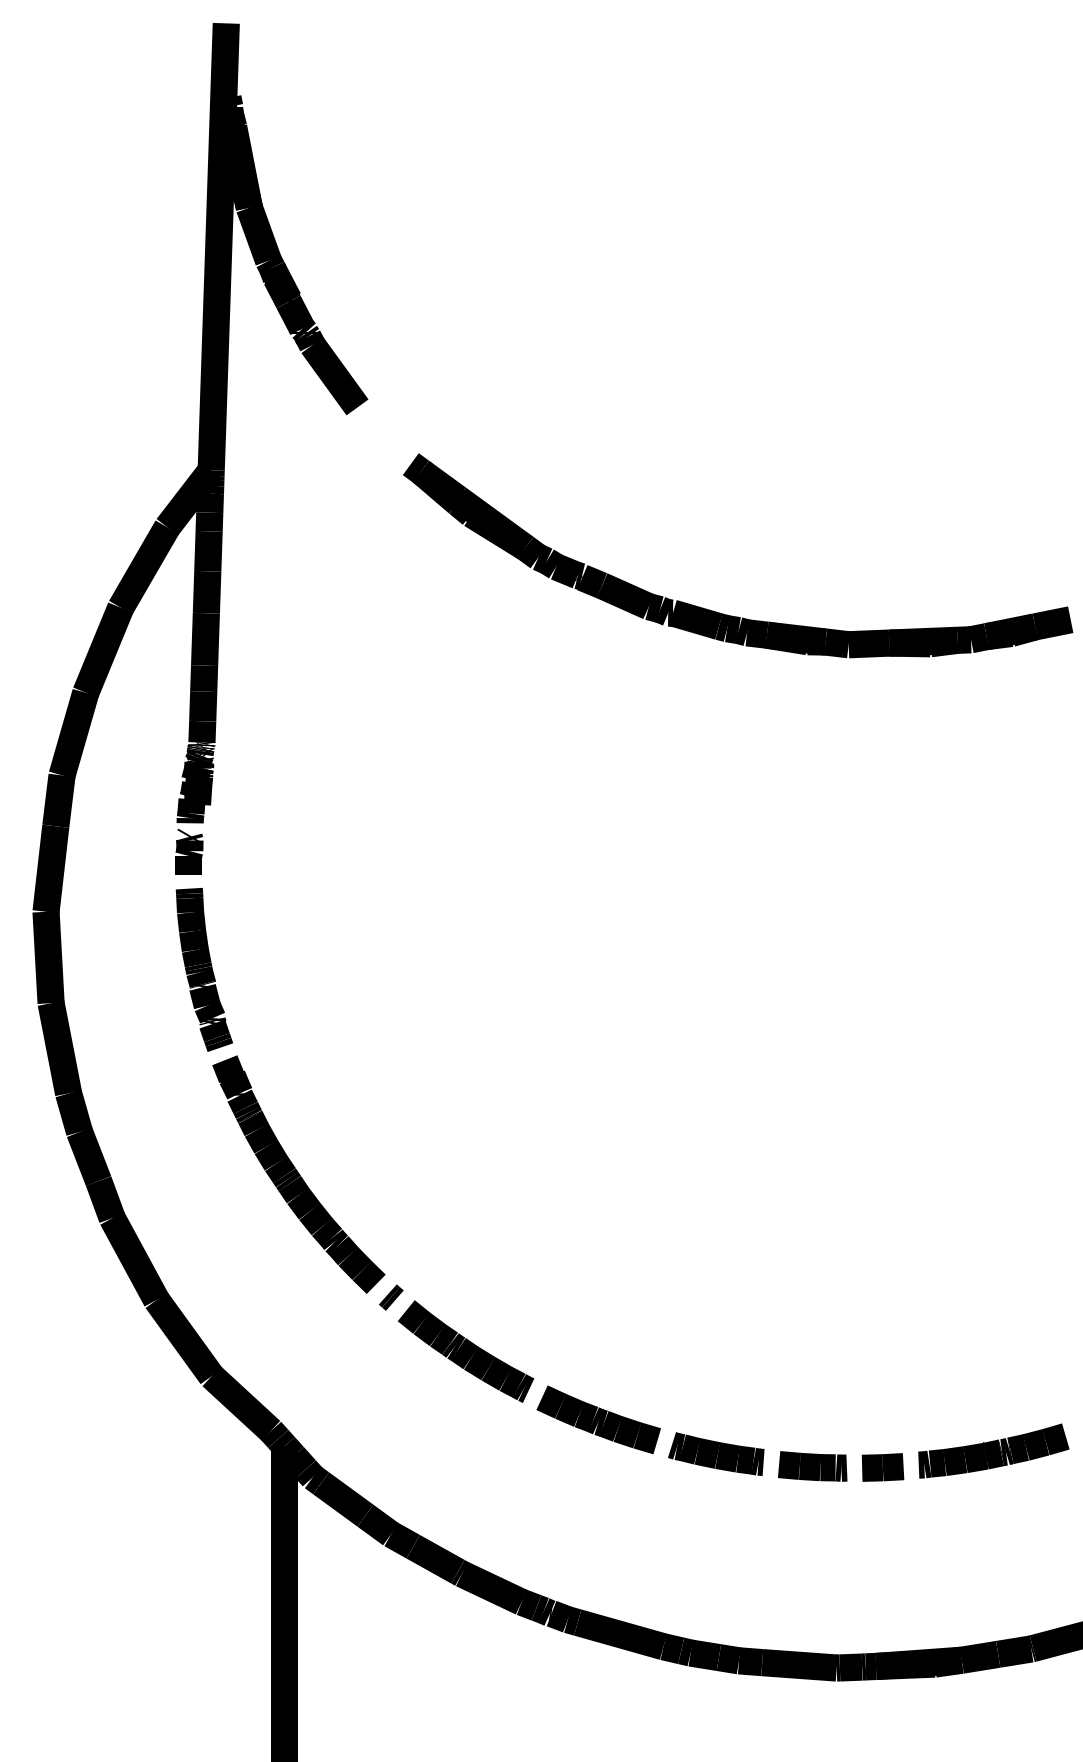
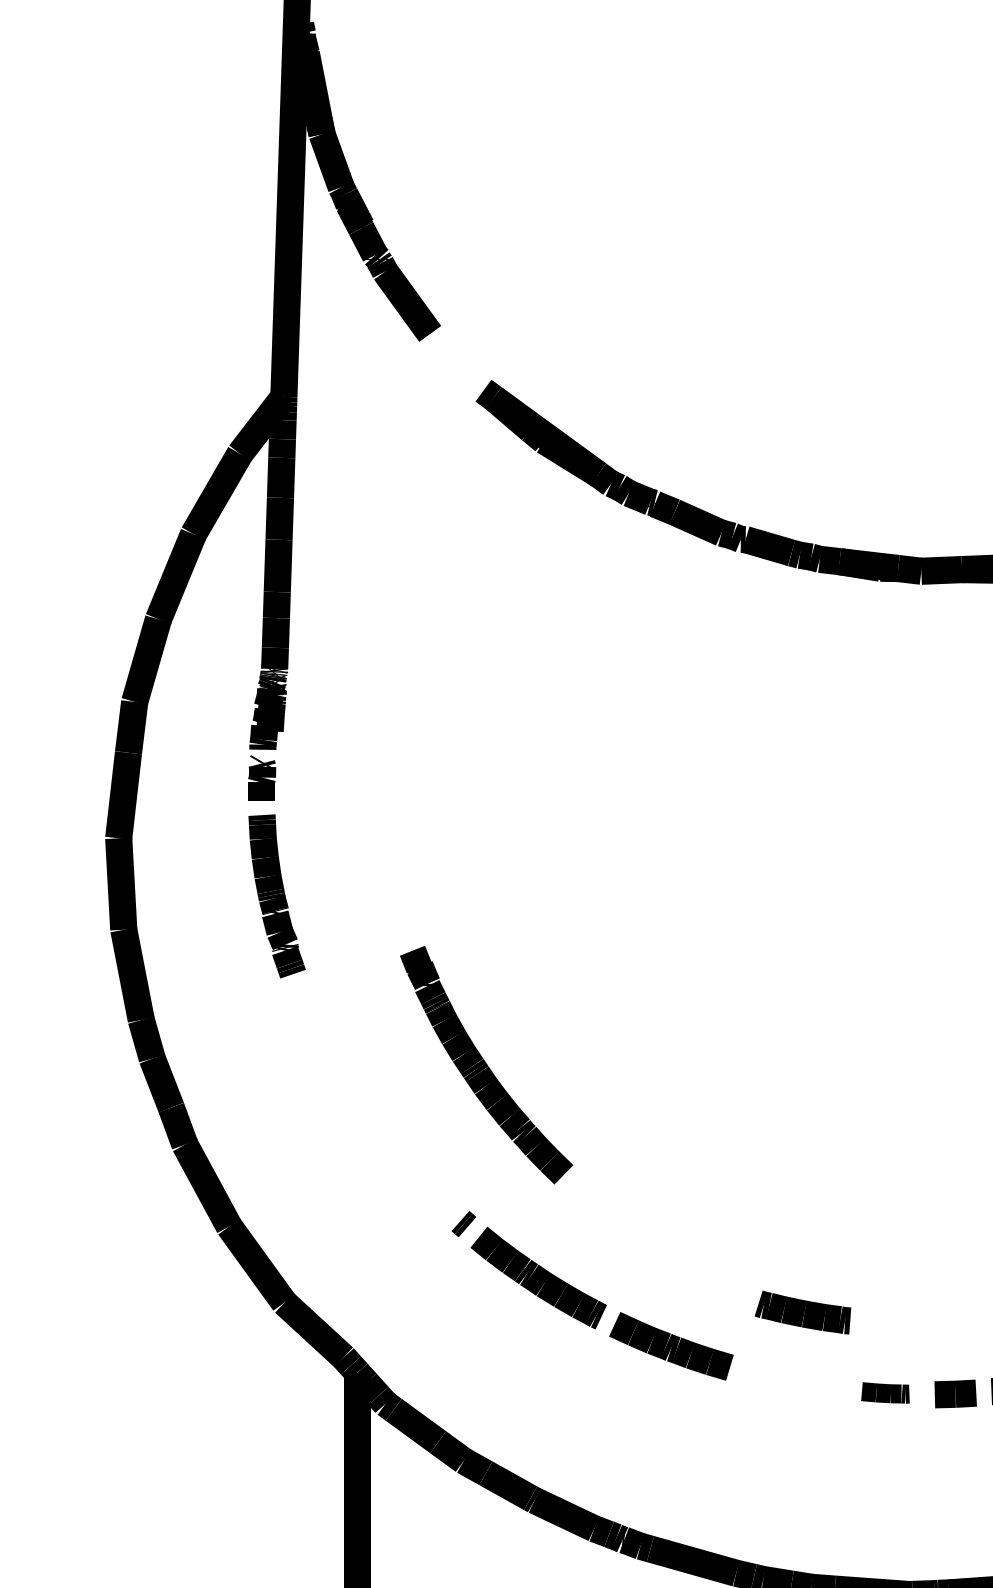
part: (298, 1174) -> (486, 1065), moved
part: (716, 1453) -> (803, 1312), moved
part: (812, 1466) -> (885, 1393), size x0.7

